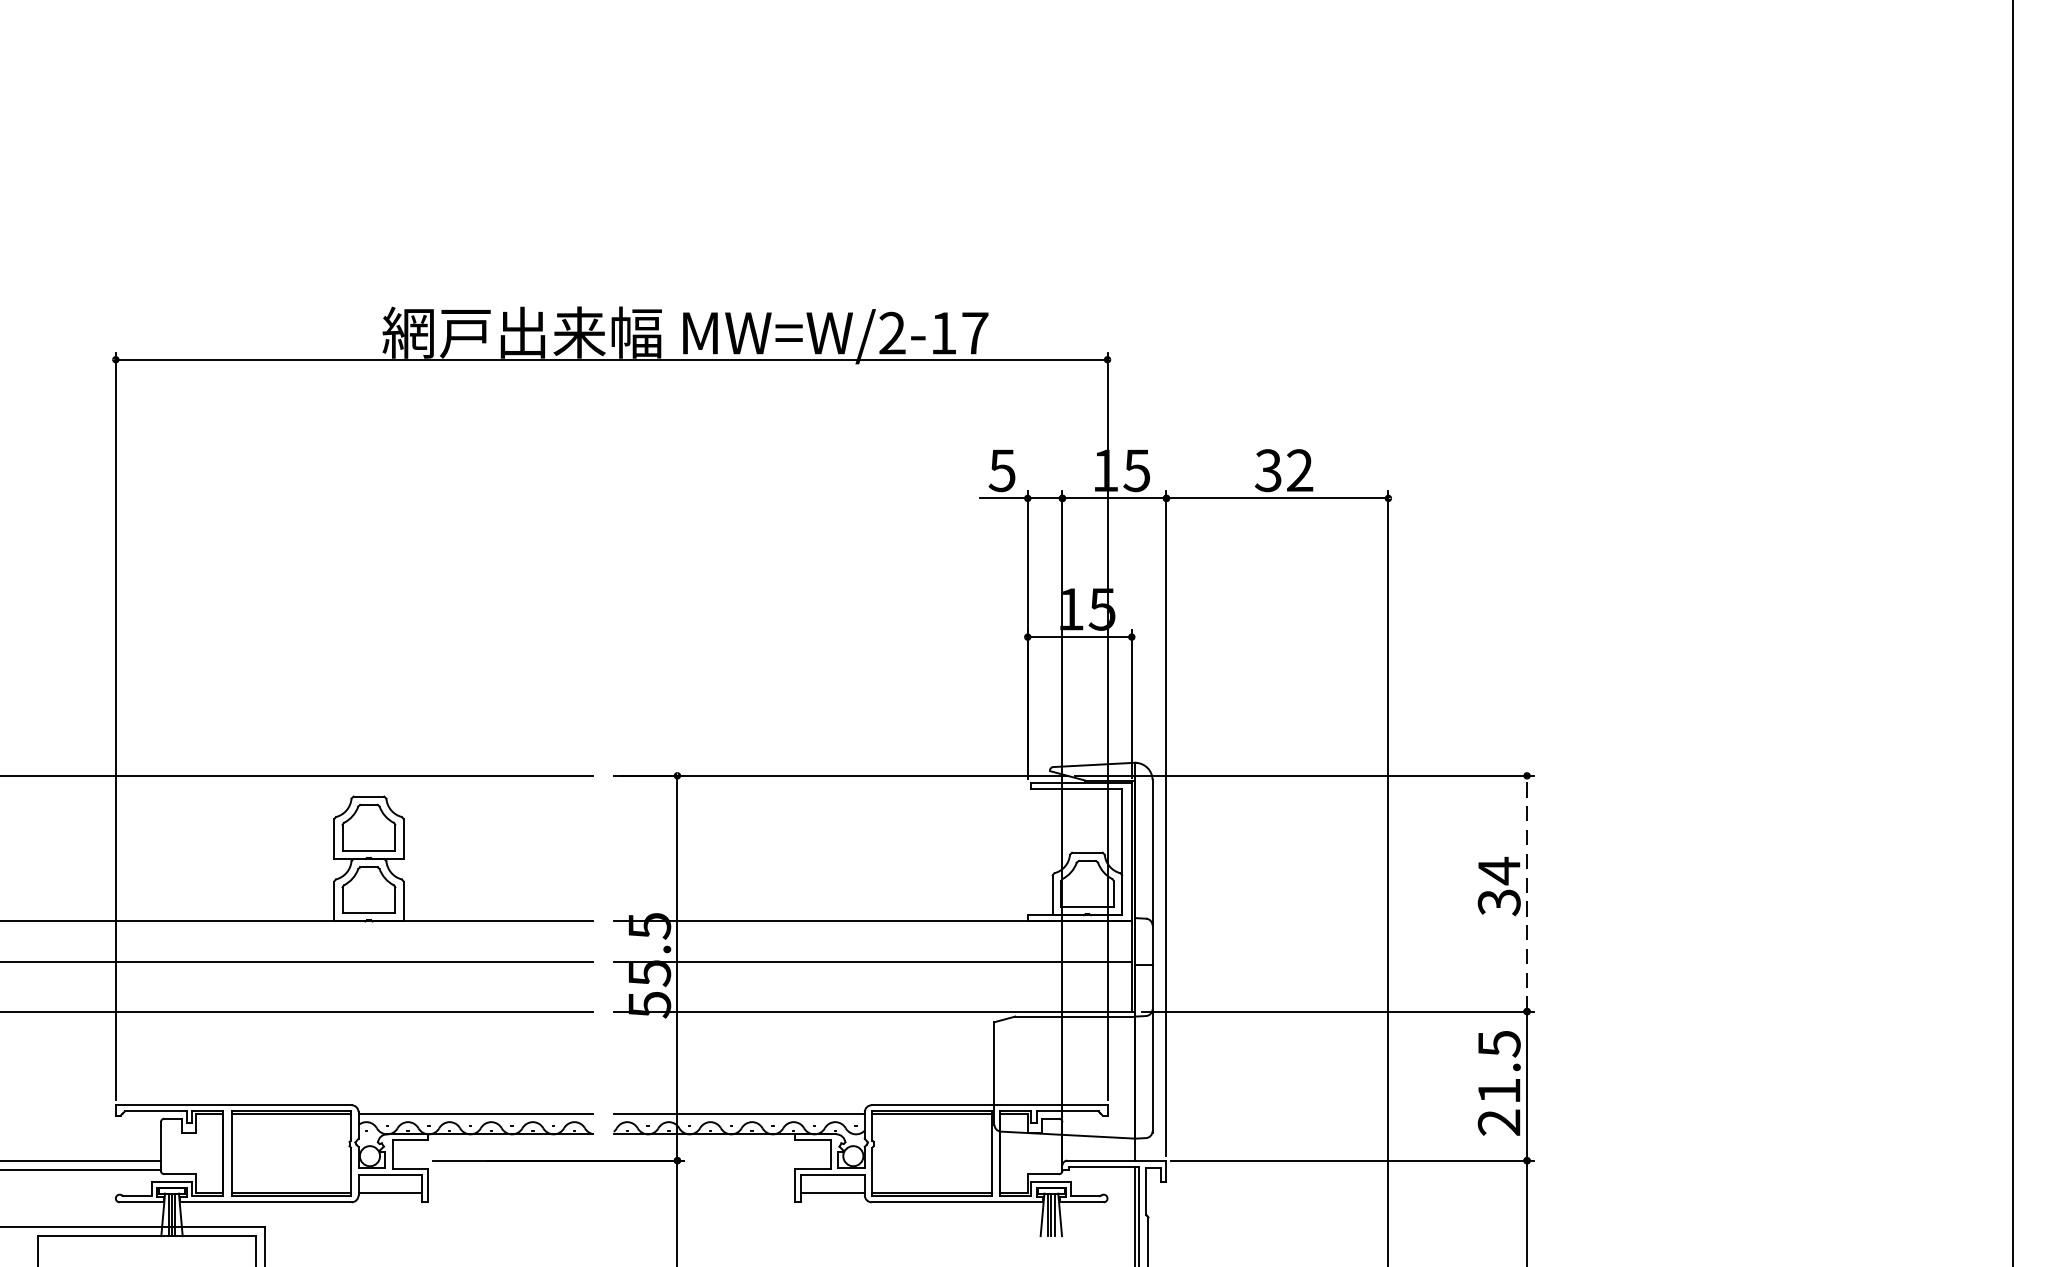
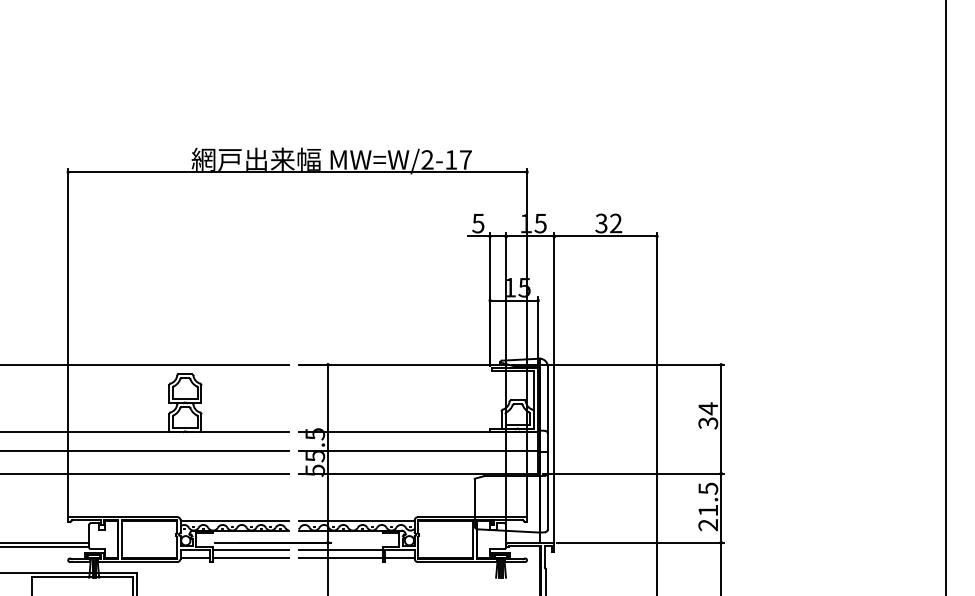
line: (1527, 894) -> (721, 419), dashed -> solid
line: (509, 1175) -> (250, 549), added
line: (704, 1175) -> (340, 549), added
line: (509, 1192) -> (250, 557), added
line: (704, 1192) -> (340, 557), added

